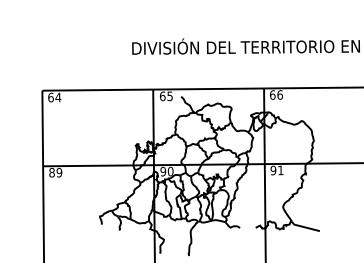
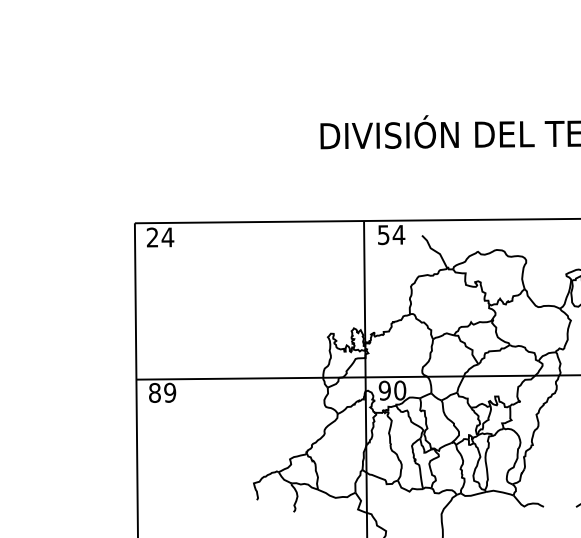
text: (166, 96) -> (391, 235), 65 -> 54
text: (50, 97) -> (151, 237), 64 -> 24

